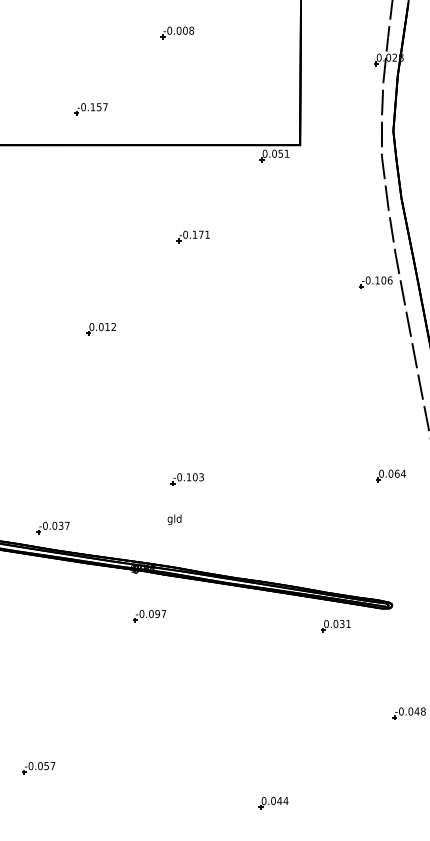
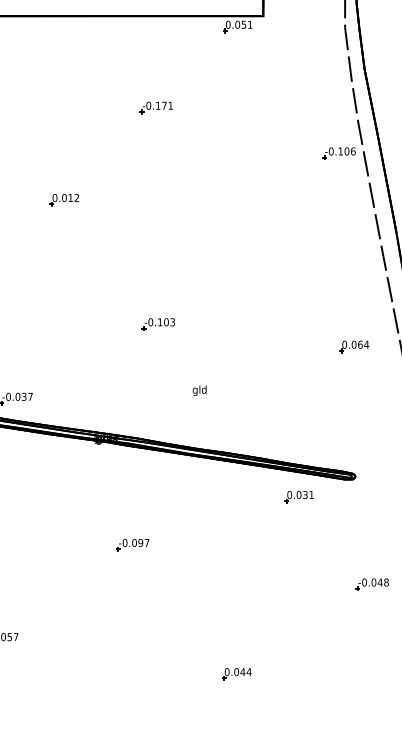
part: (186, 479) -> (157, 324), moved
text: (174, 519) -> (199, 390), moved
part: (149, 615) -> (132, 544), moved

